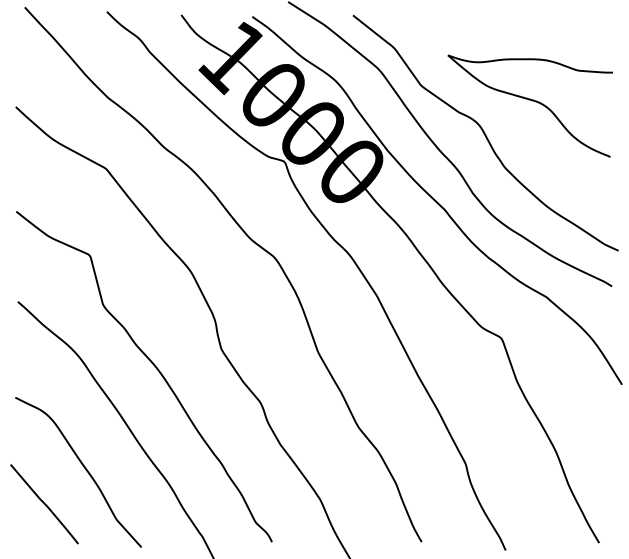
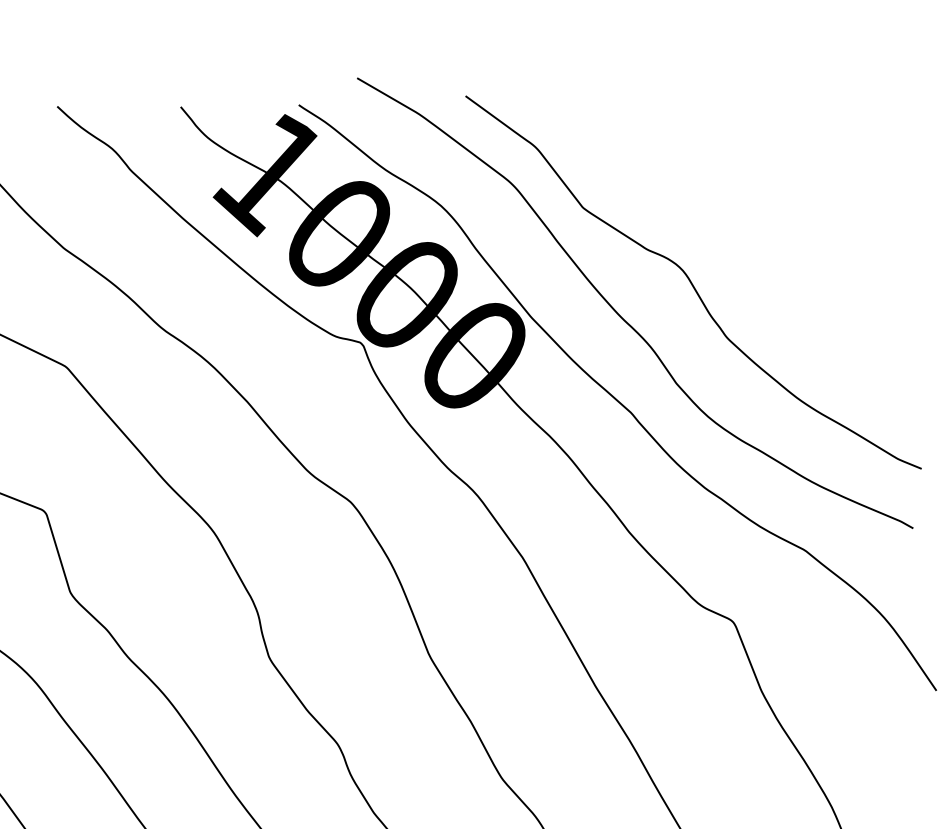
curve: (529, 100) -> (763, 225), removed

